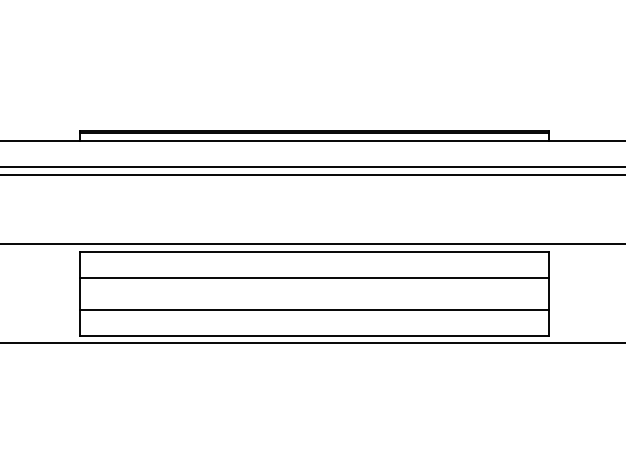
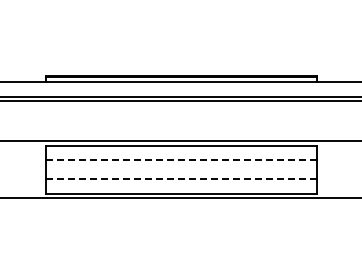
line: (313, 277) -> (181, 160), solid -> dashed
line: (313, 310) -> (181, 179), solid -> dashed

